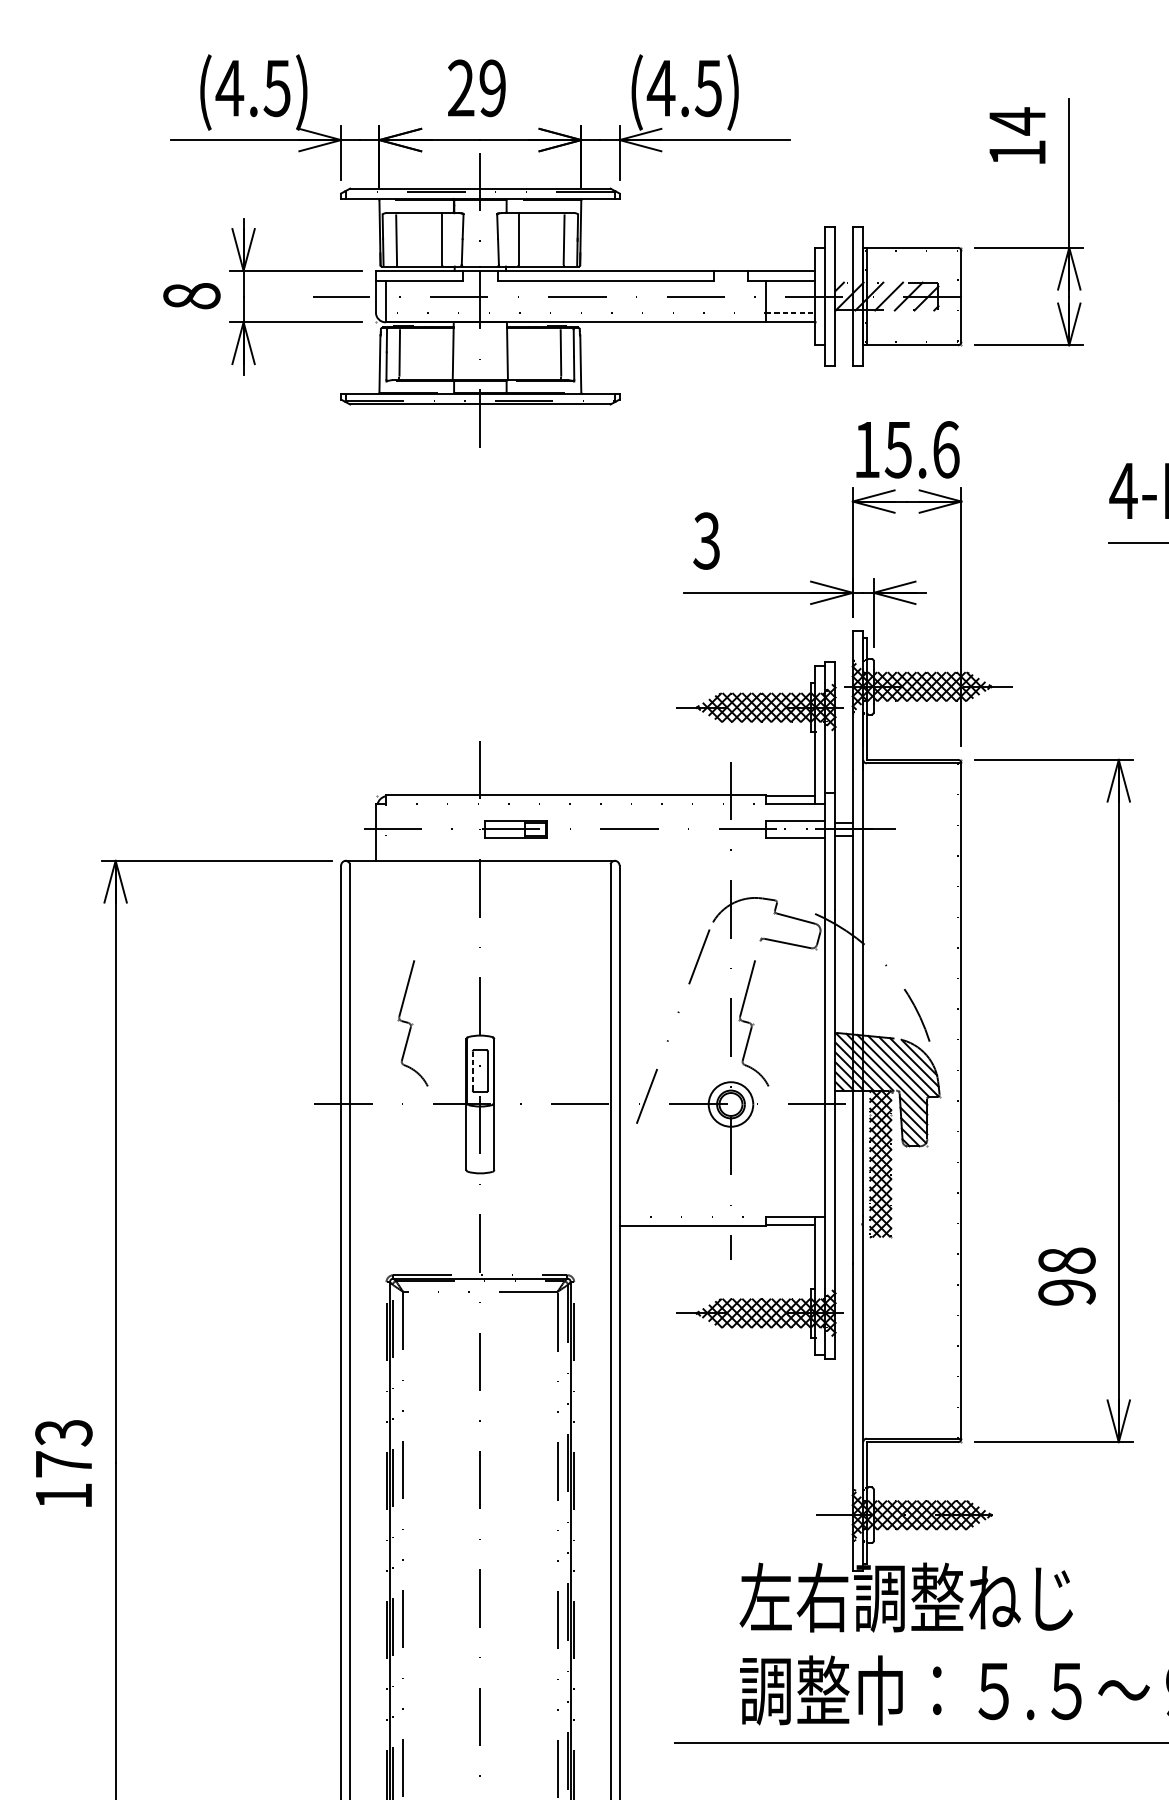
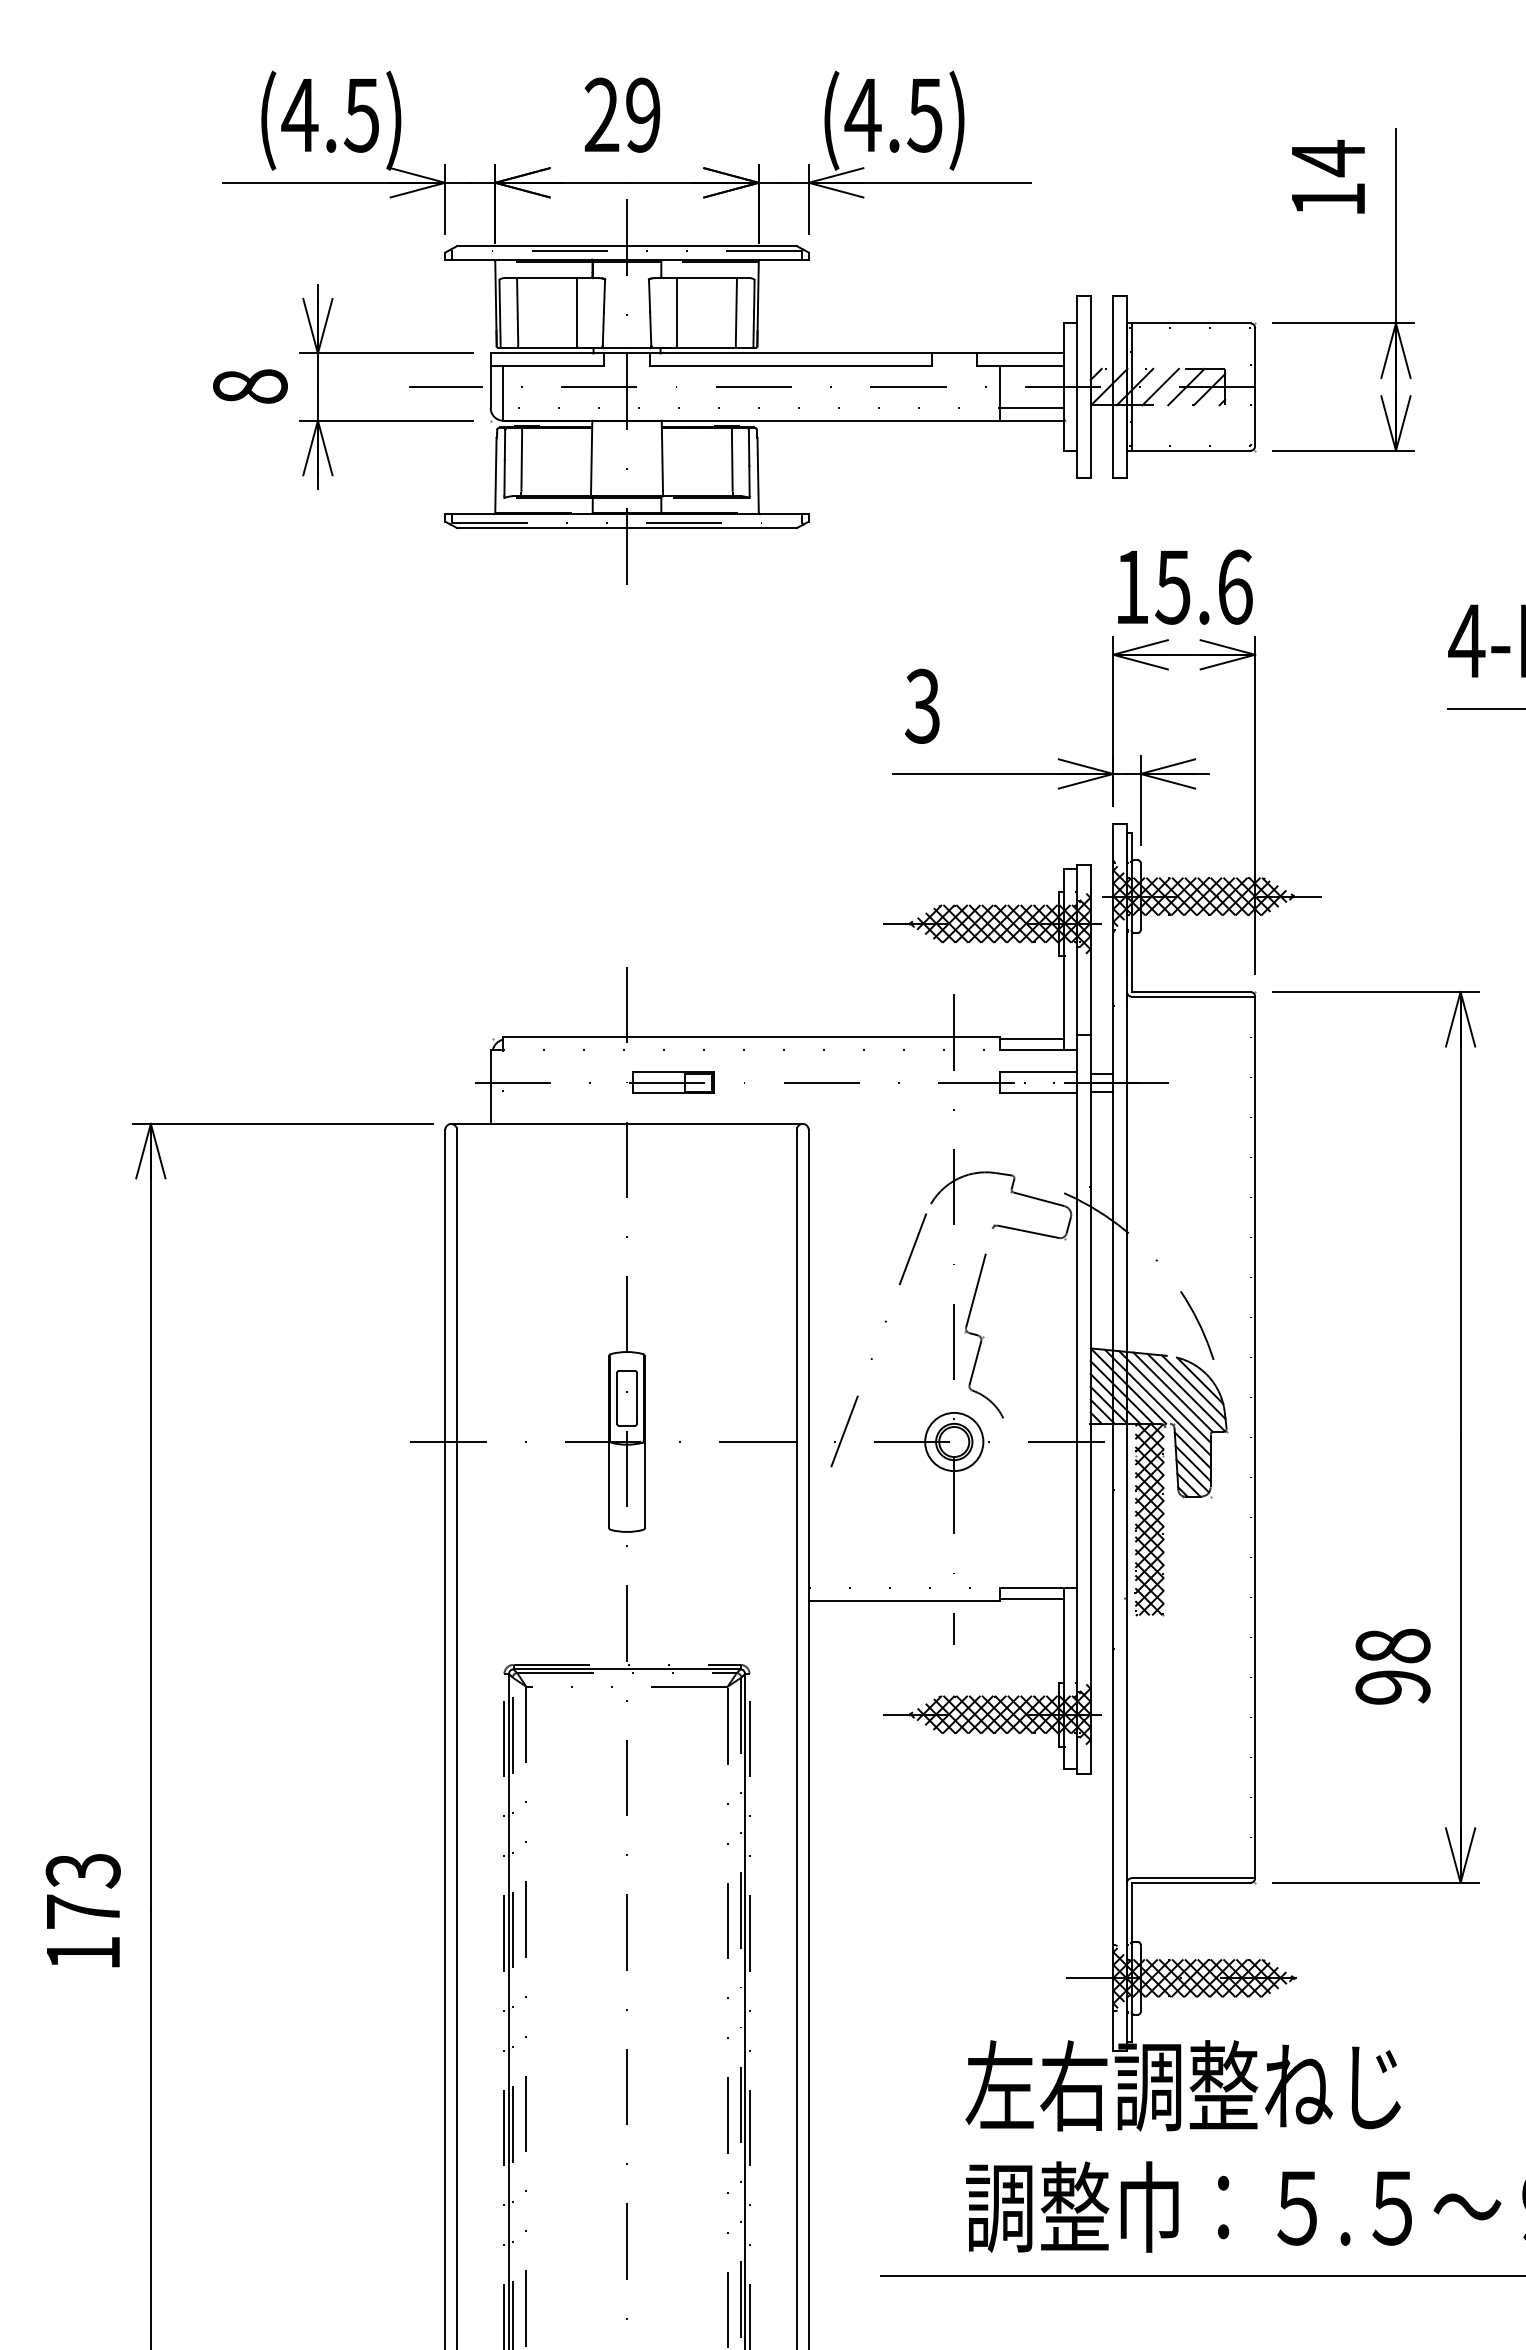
line: (790, 312) -> (1032, 408), dashed -> solid
part: (412, 1022) -> (538, 1335), removed
line: (473, 1071) -> (617, 1398), dashed -> solid

